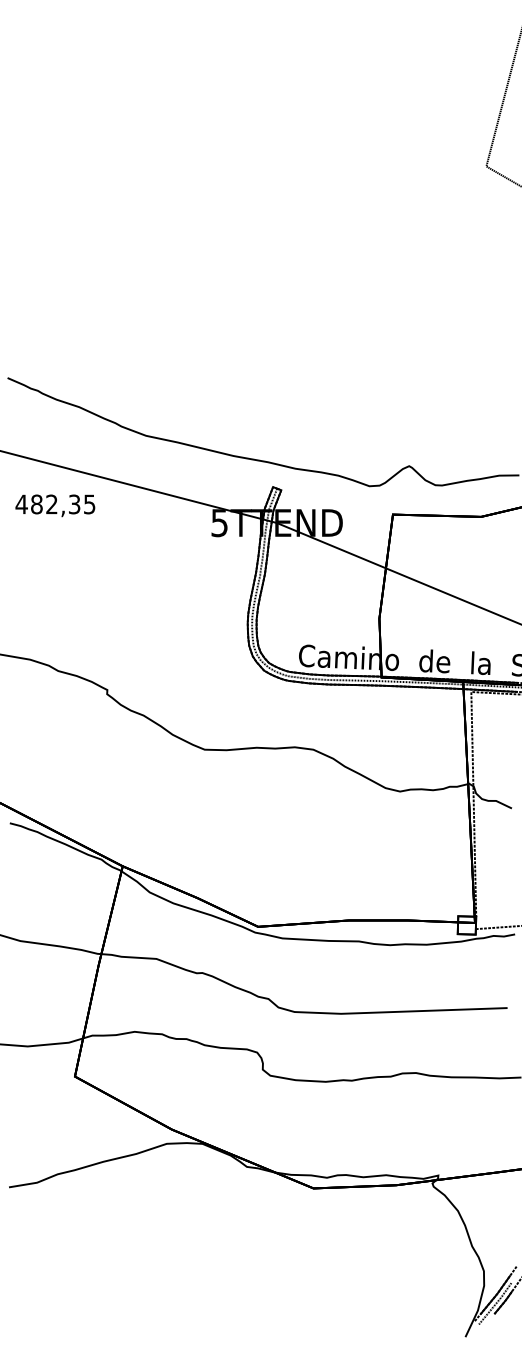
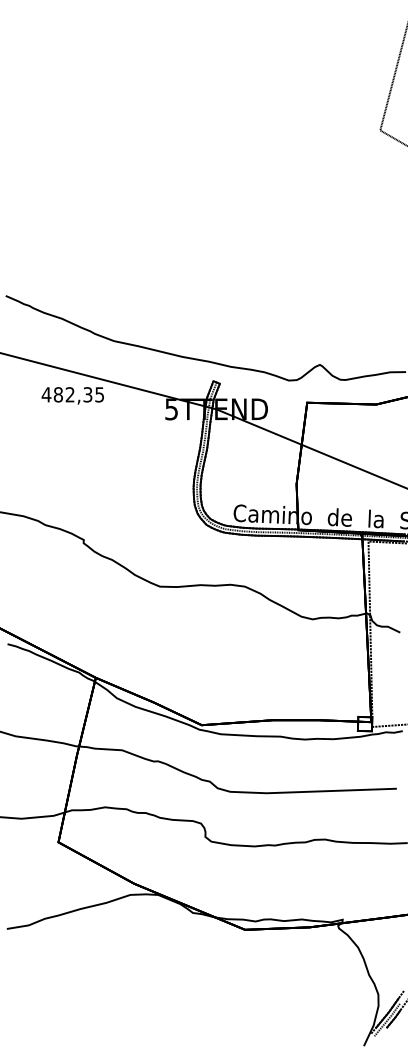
text: (55, 505) -> (72, 395), moved

